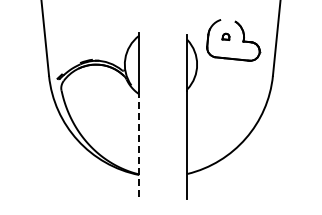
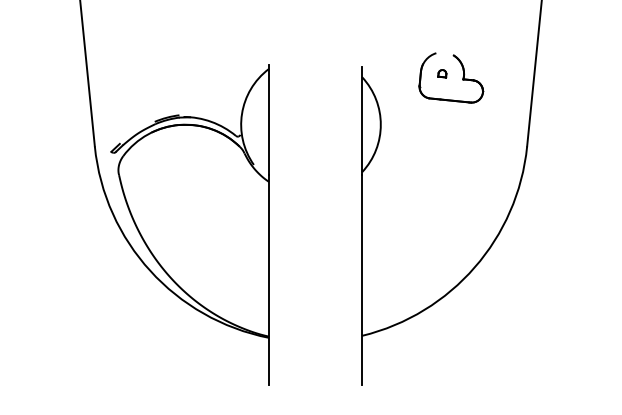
part: (233, 40) -> (450, 78), size x0.62
line: (139, 145) -> (269, 280), dashed -> solid

